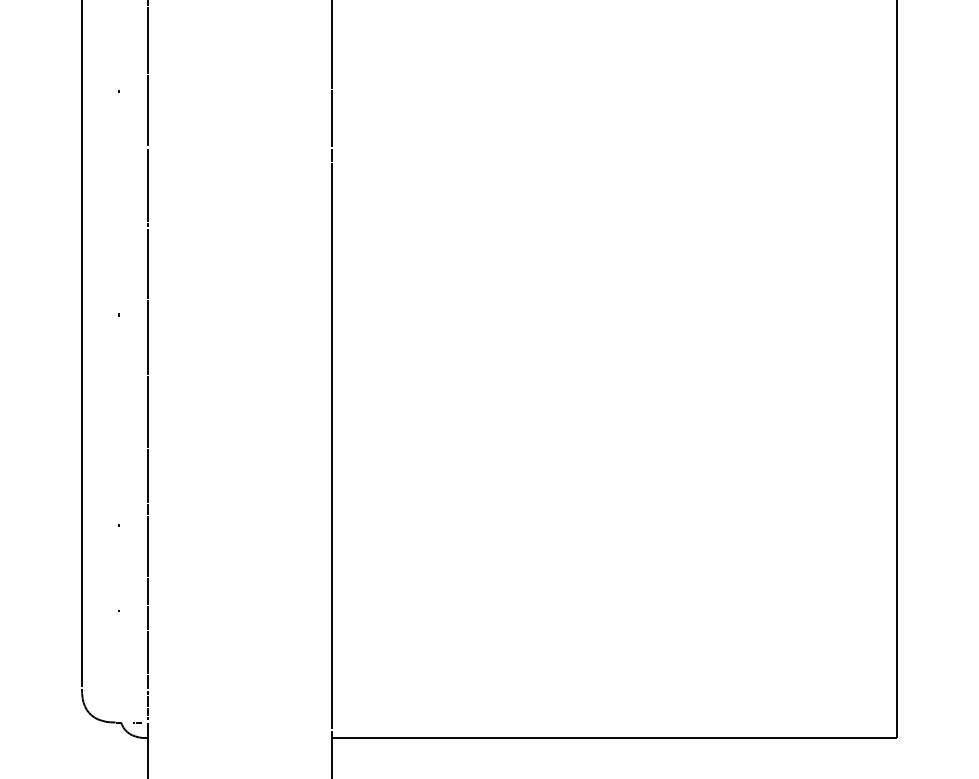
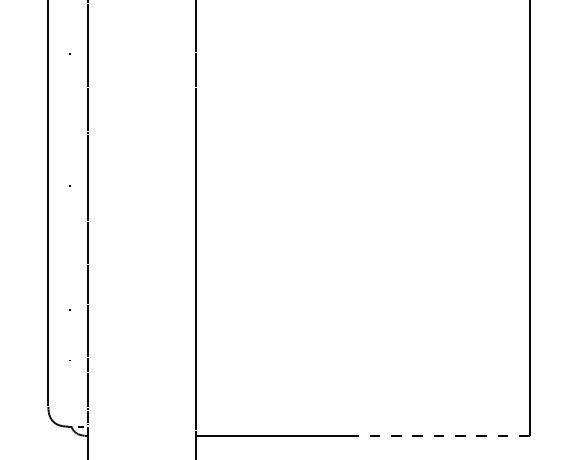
line: (744, 737) -> (439, 435), solid -> dashed

